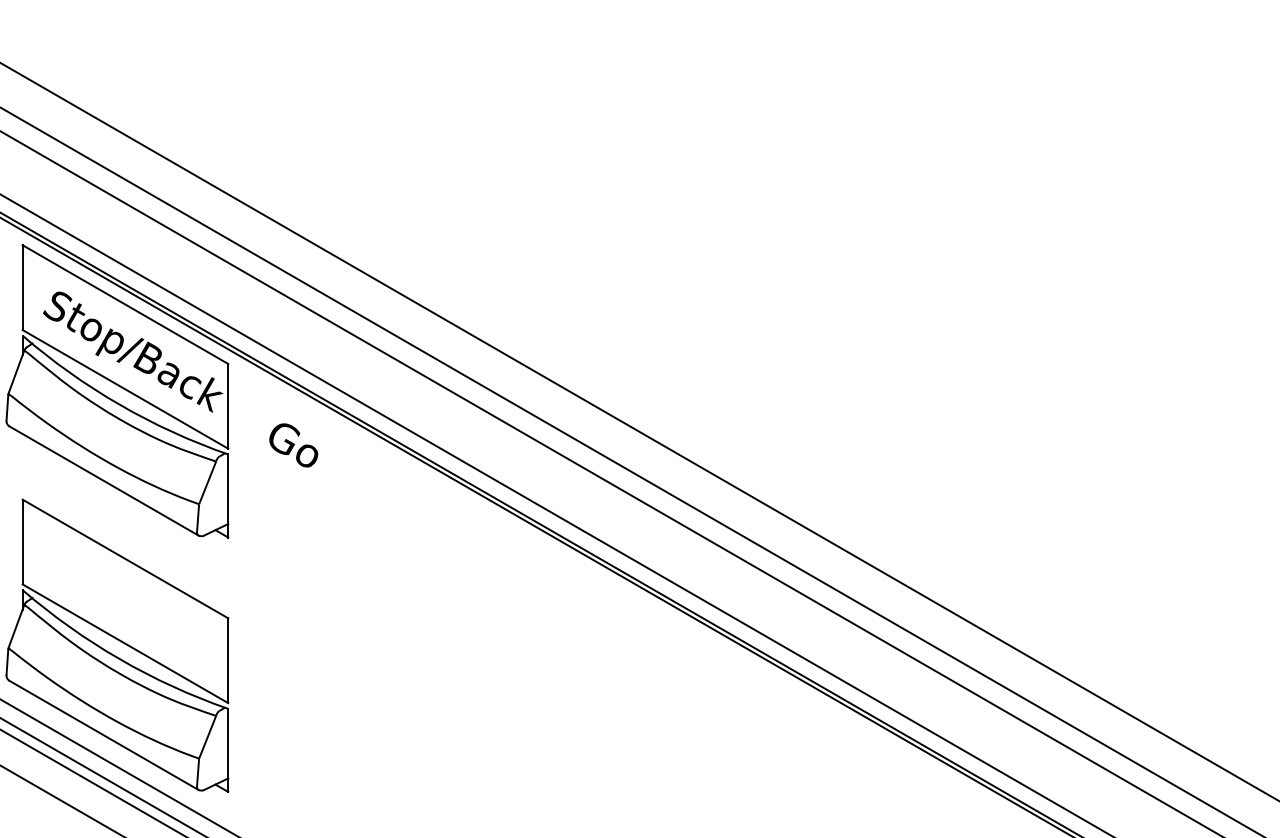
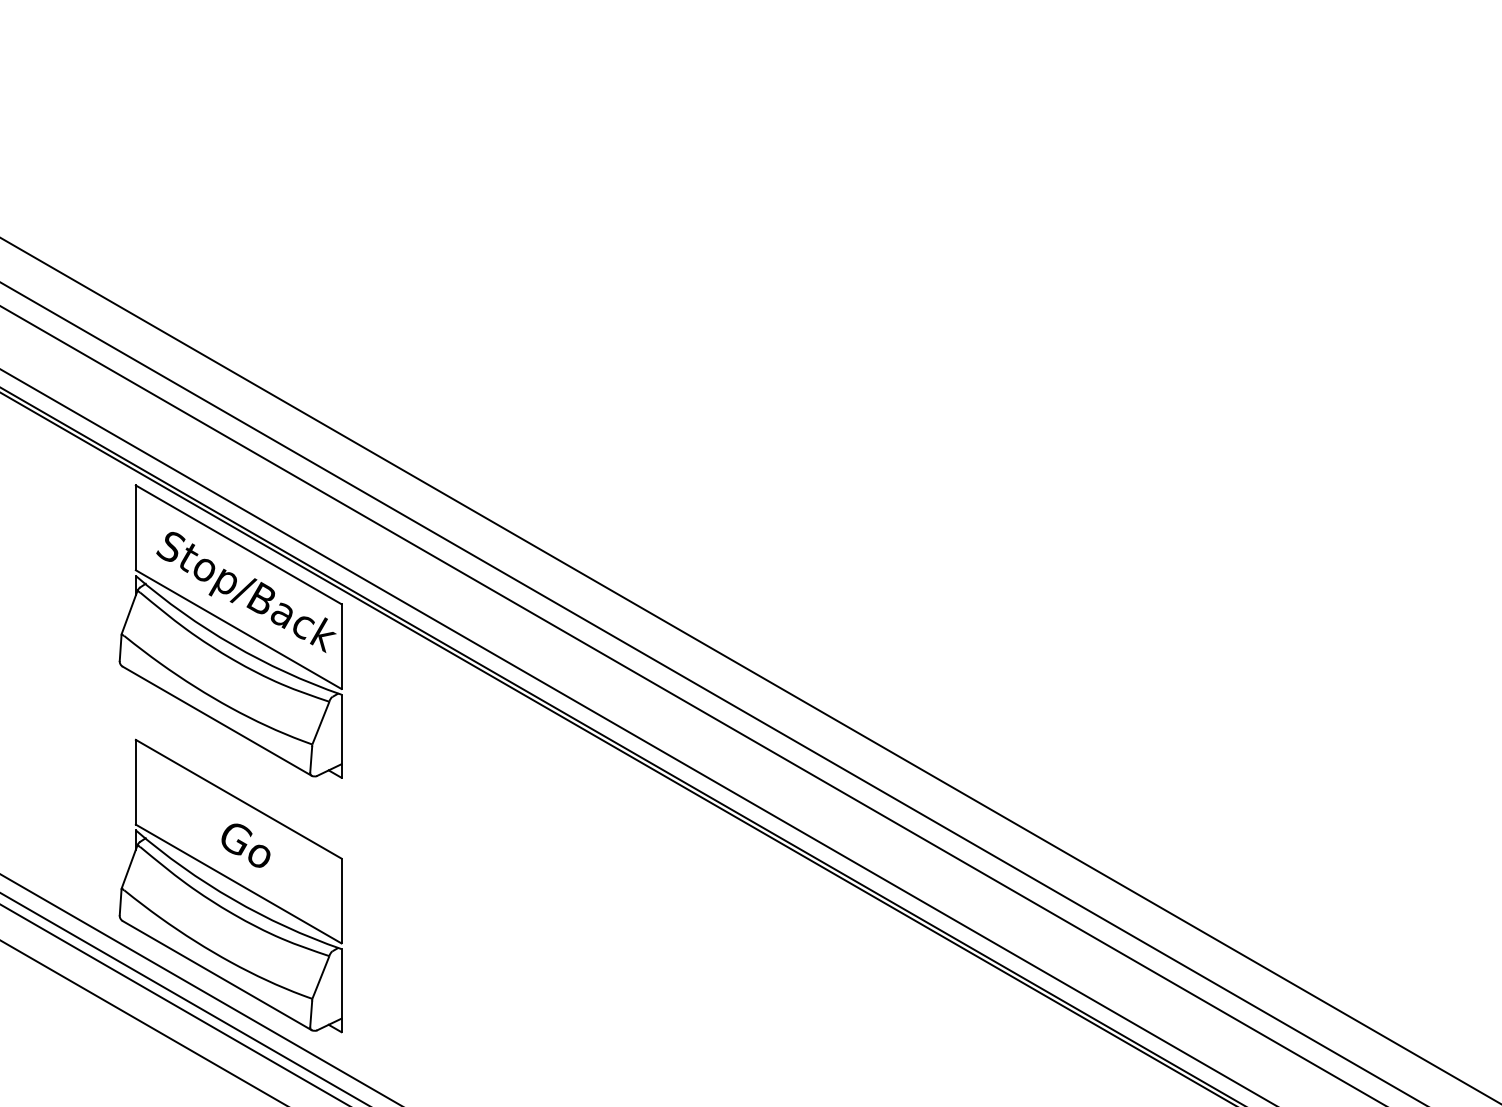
text: (293, 445) -> (245, 845), moved

